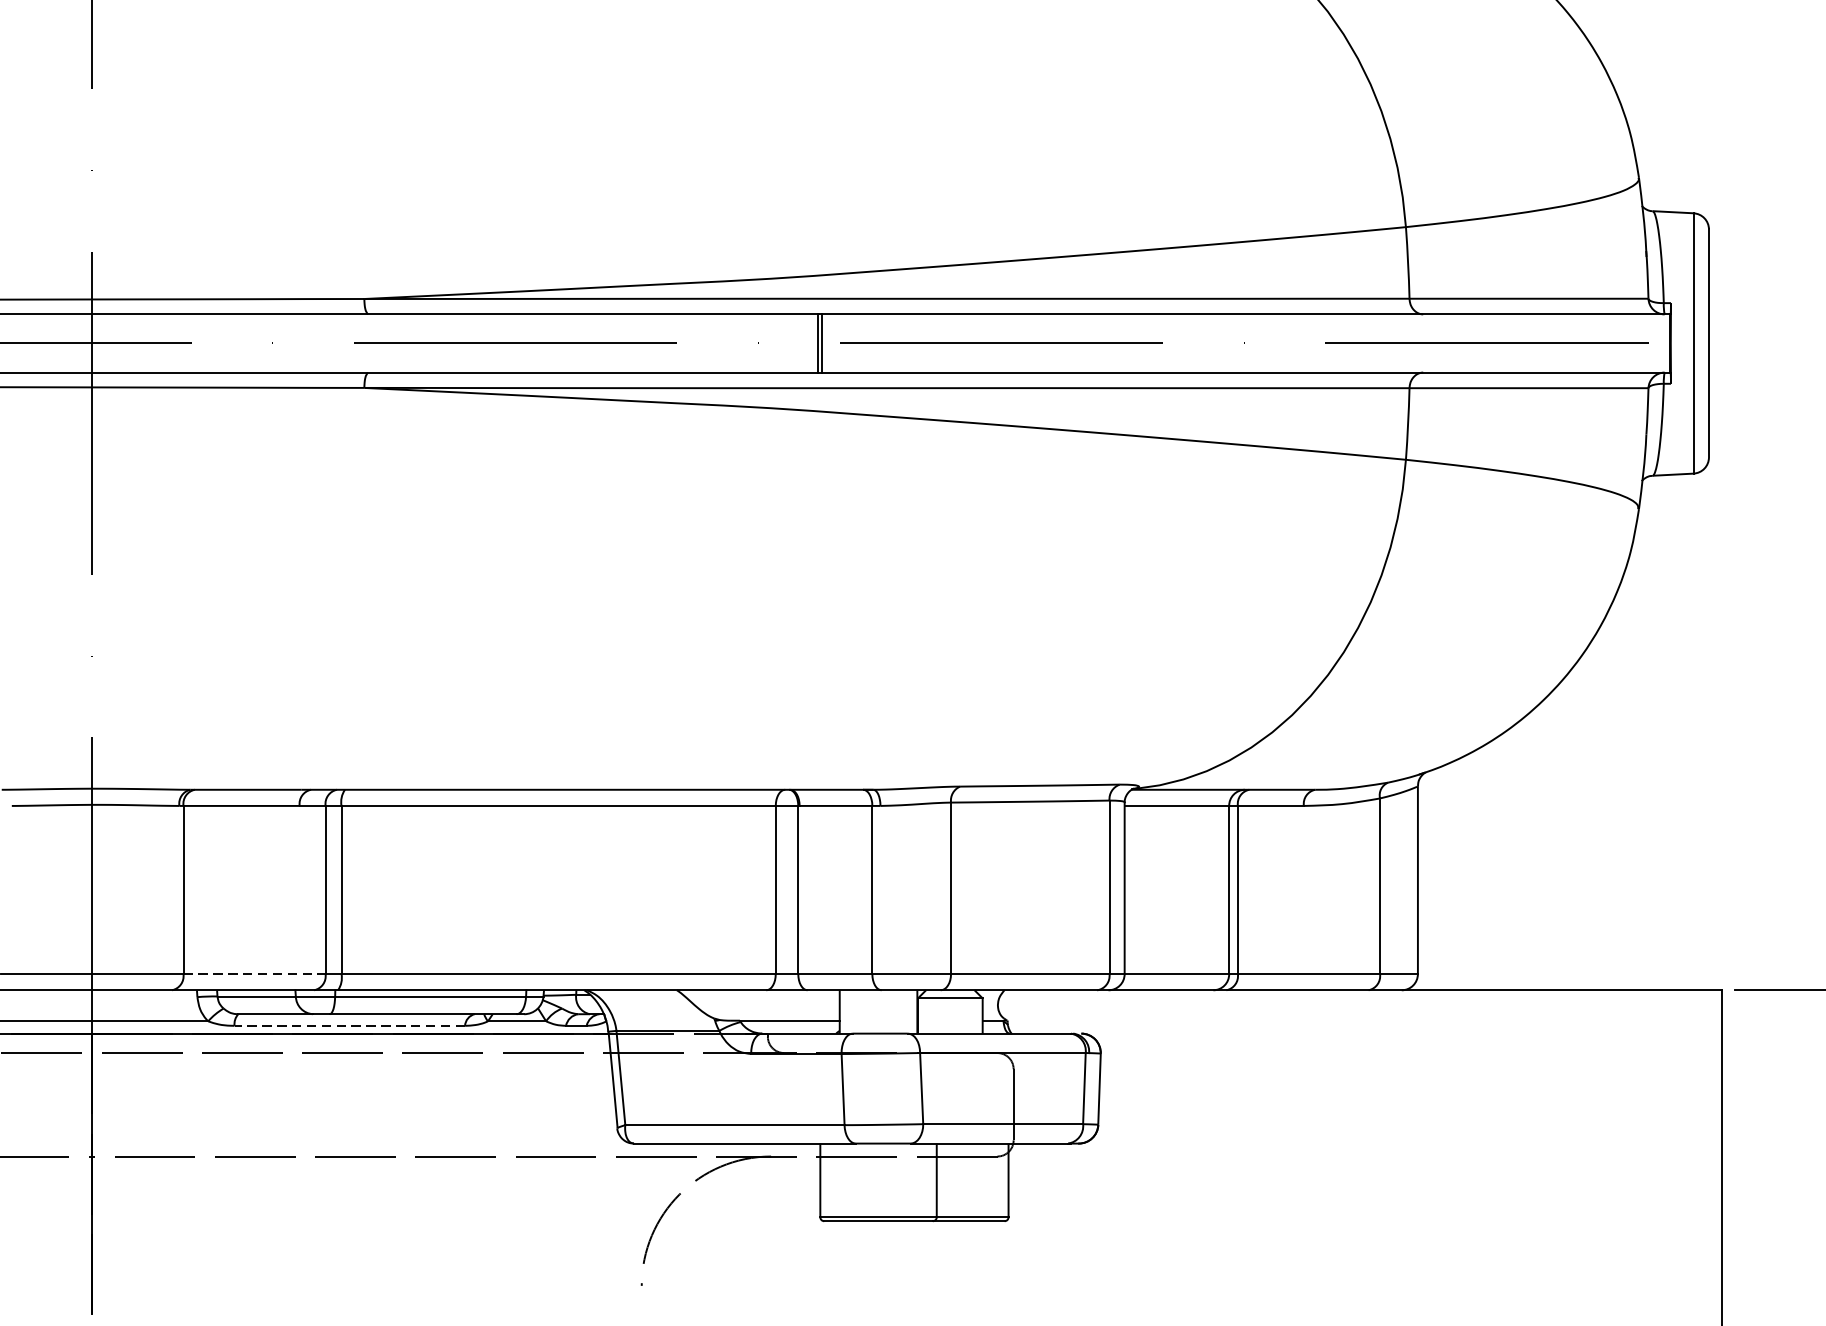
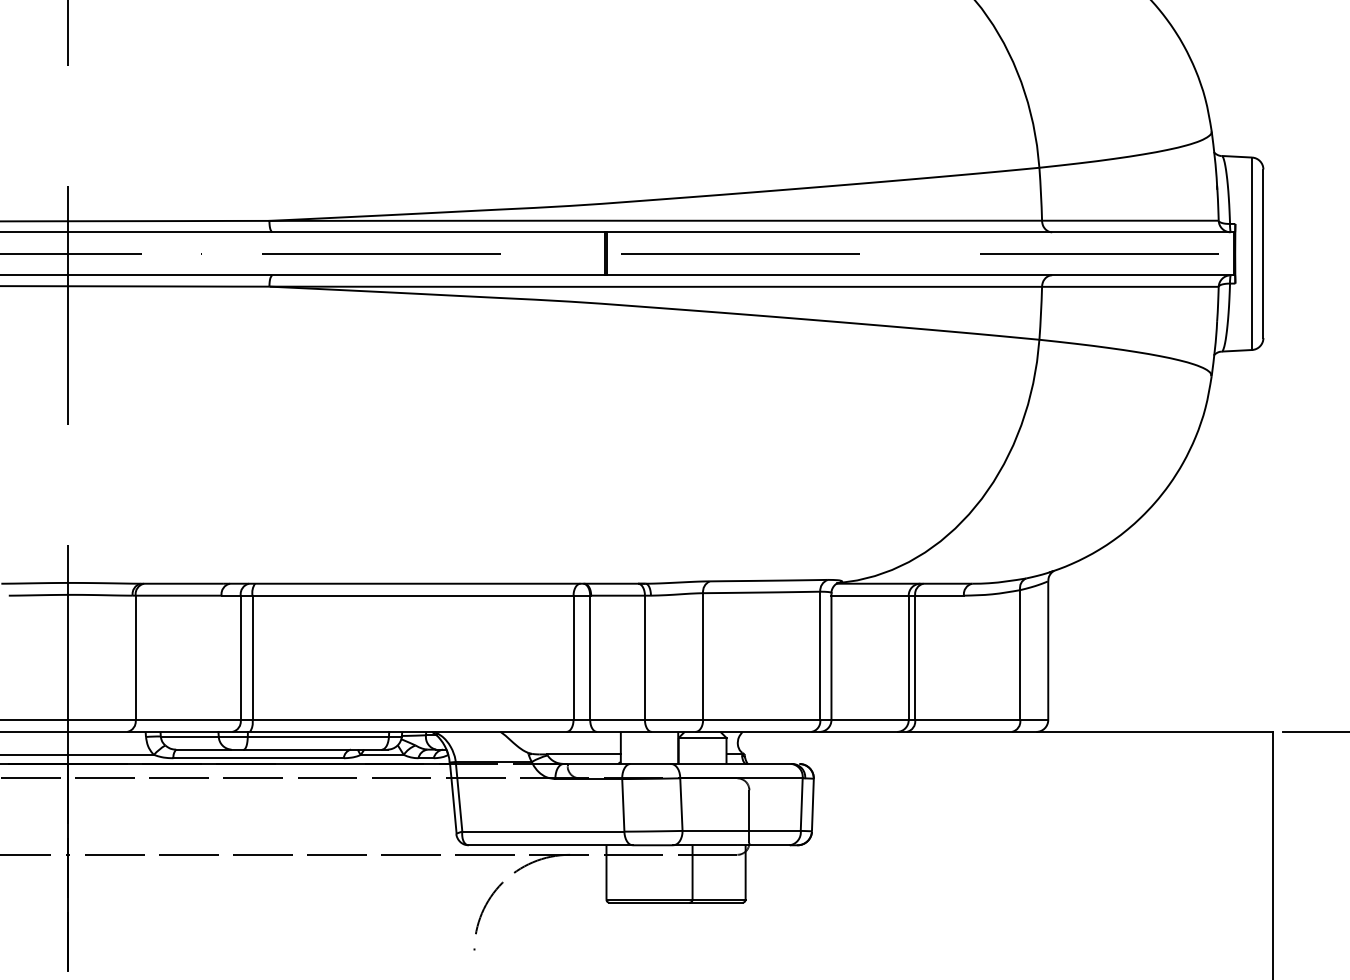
line: (254, 974) -> (188, 720), dashed -> solid
line: (349, 1026) -> (258, 758), dashed -> solid

